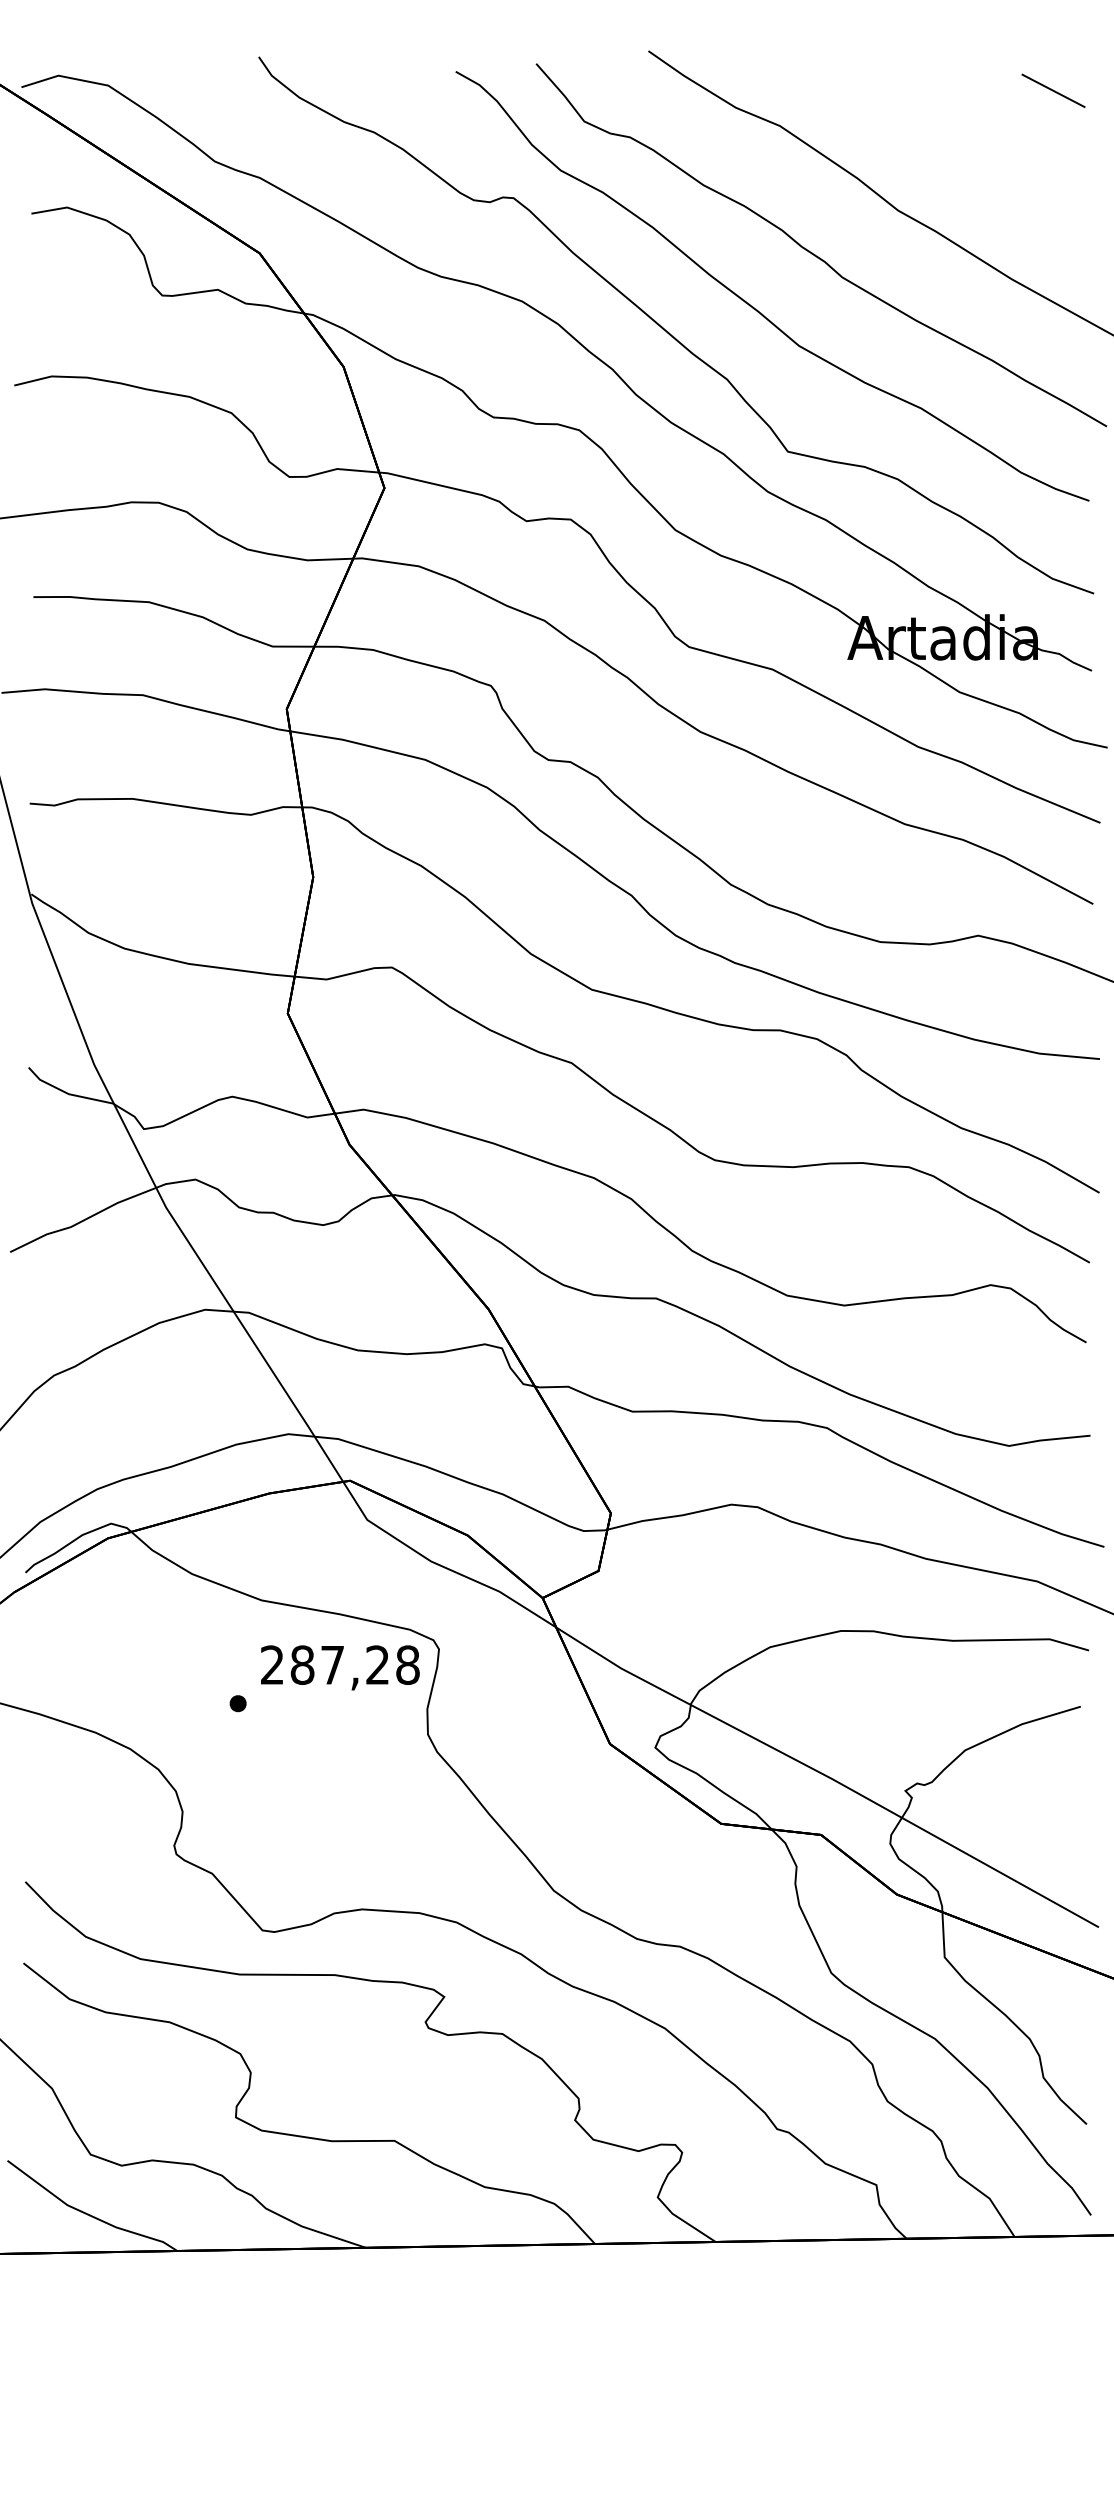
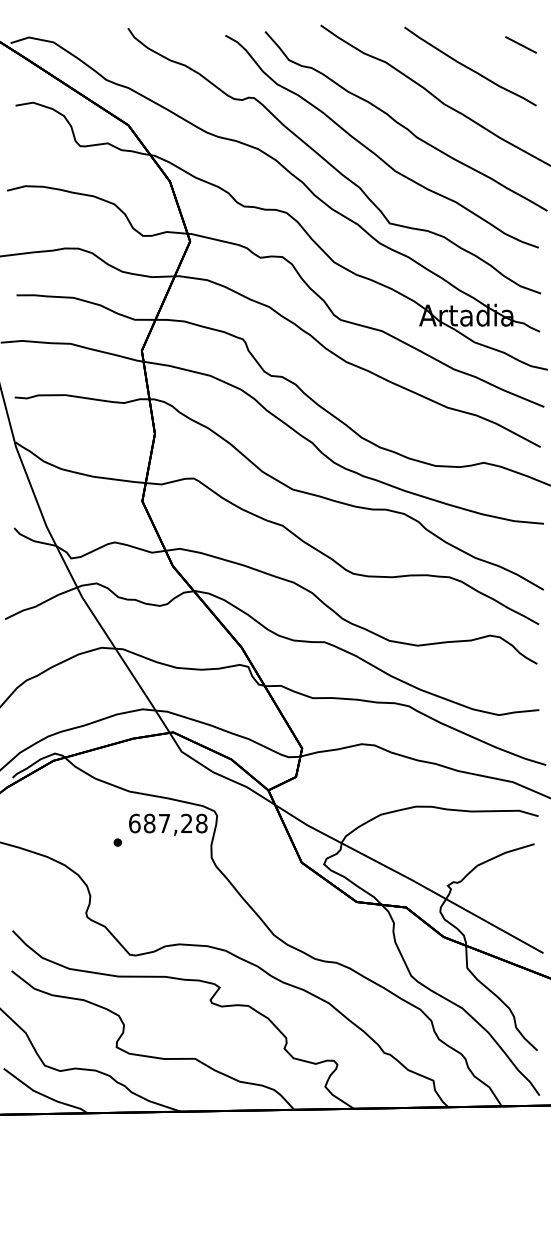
curve: (949, 136) -> (469, 67), added
text: (271, 1665) -> (134, 823), 287,28 -> 687,28

